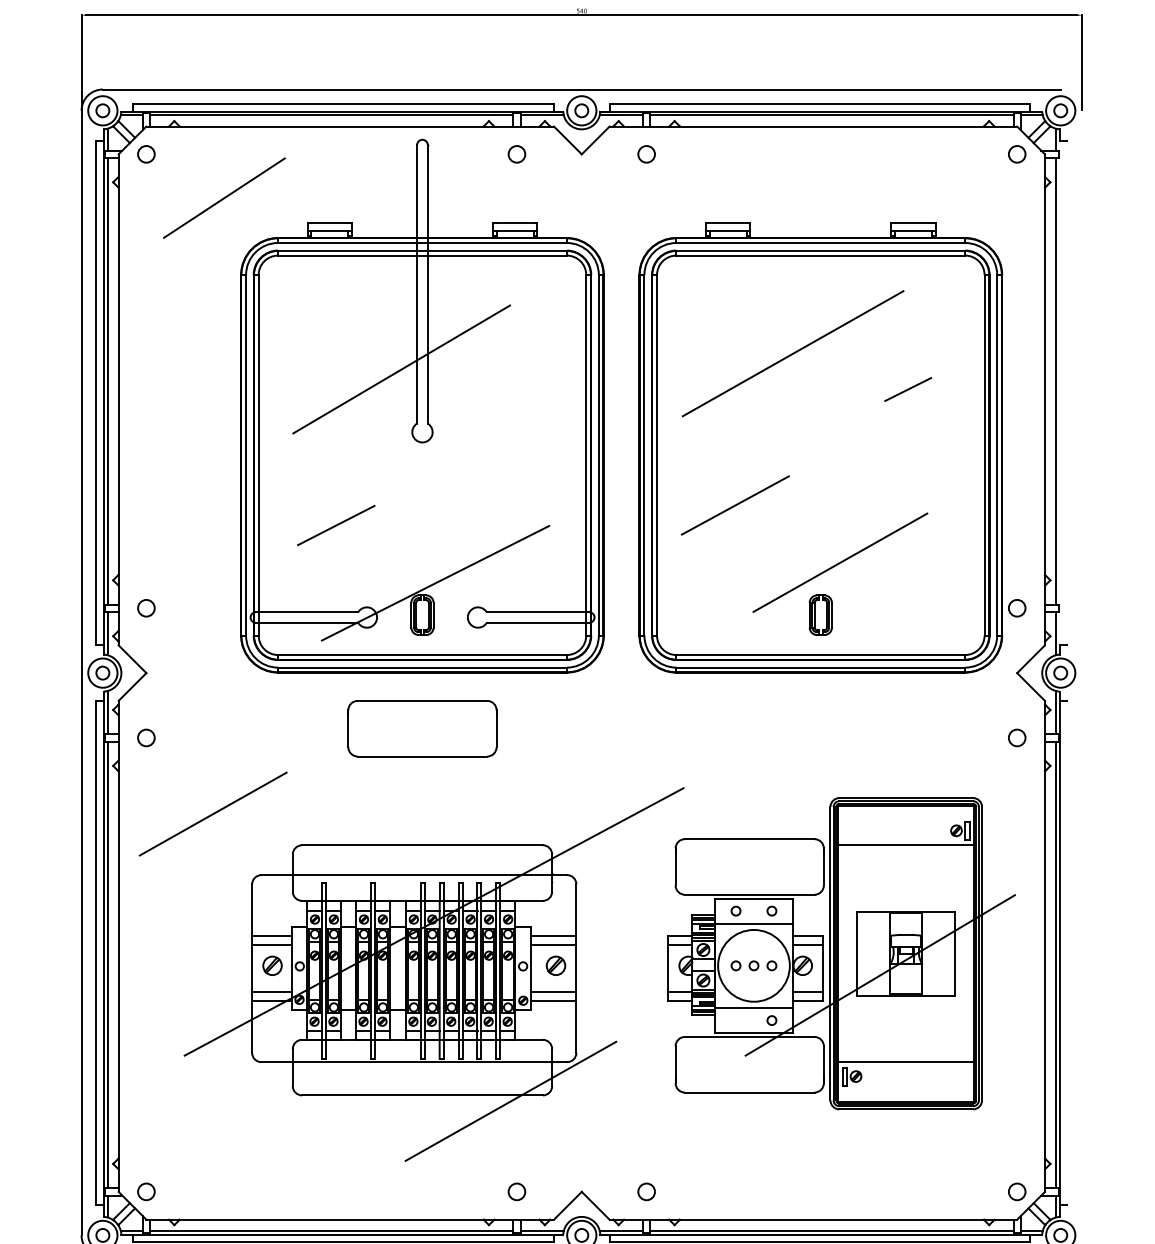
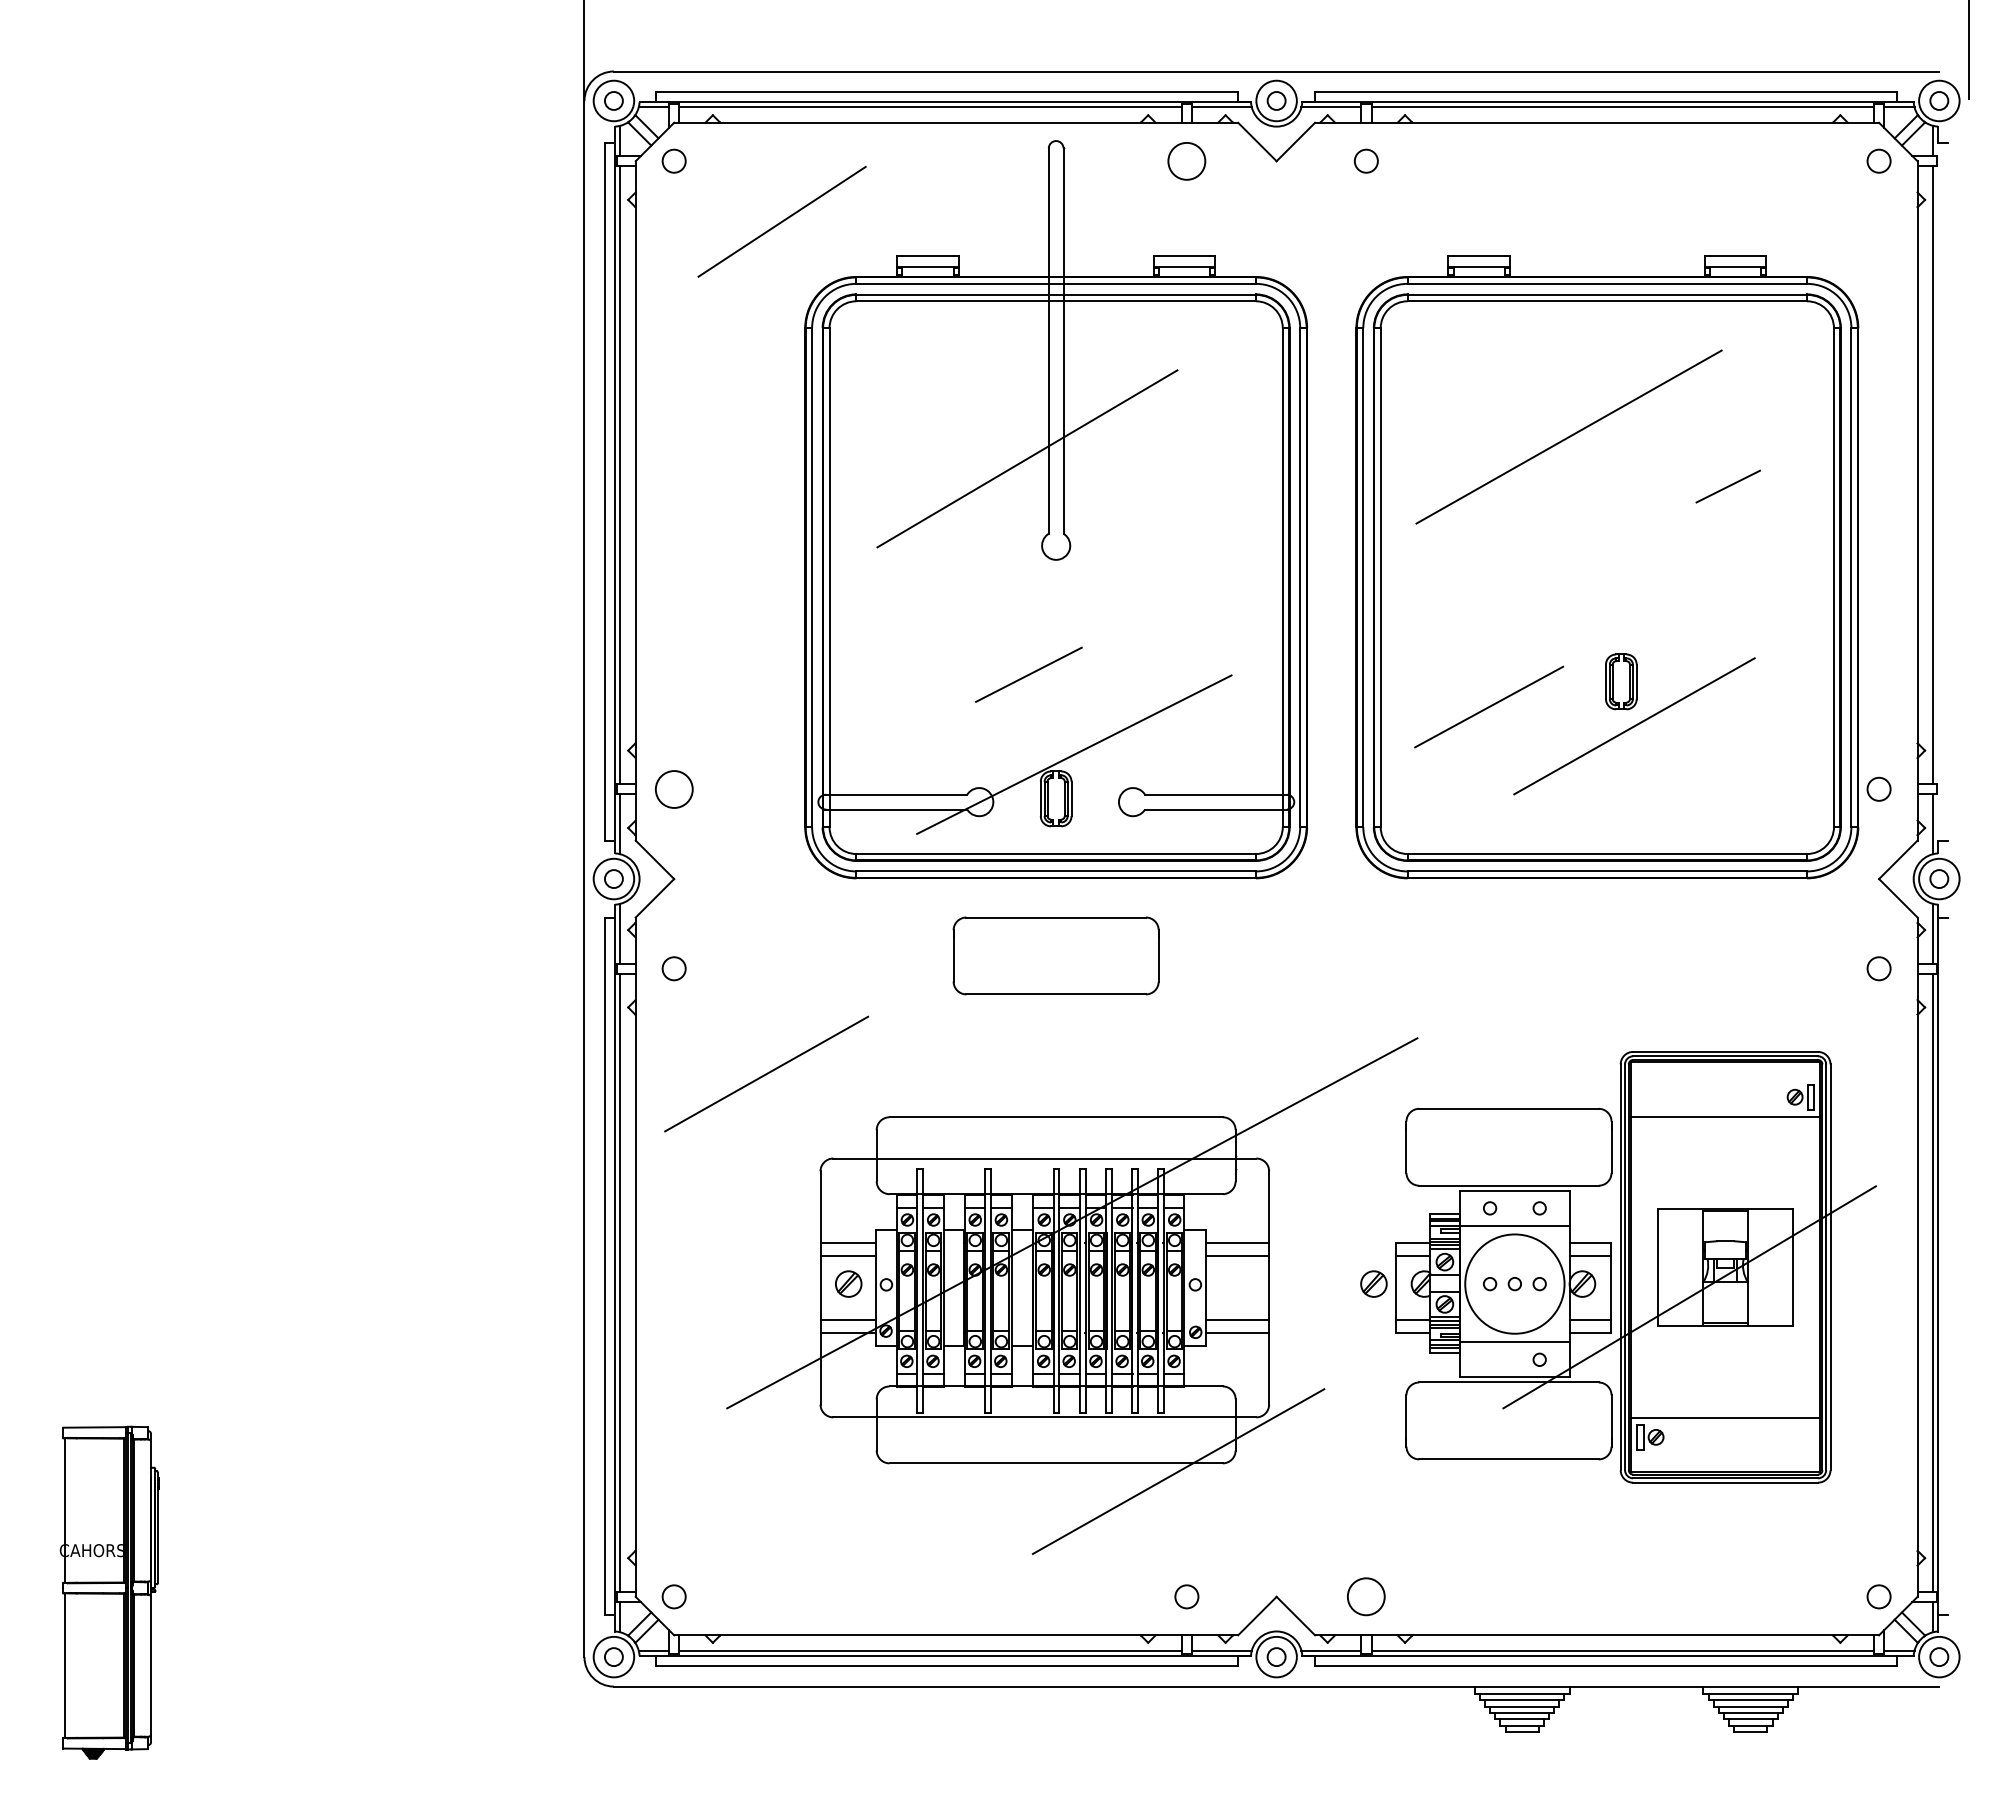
circle: (516, 153) -> (1186, 160), size x1.6
line: (735, 505) -> (1489, 706), moved
line: (335, 525) -> (1028, 674), moved
circle: (145, 607) -> (673, 788), size x1.6
part: (820, 614) -> (1621, 681), moved
part: (555, 965) -> (1373, 1283), moved
circle: (646, 1191) -> (1366, 1596), size x1.6

